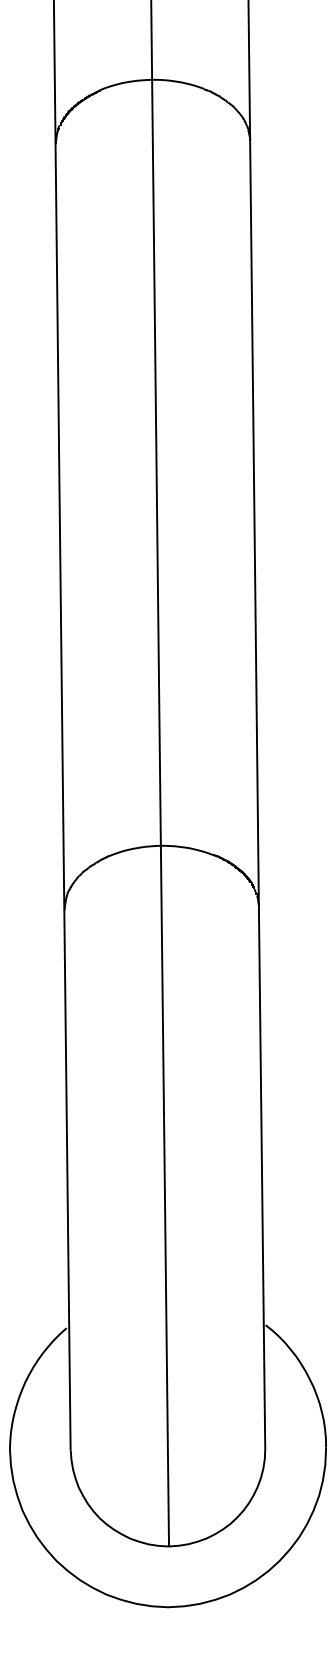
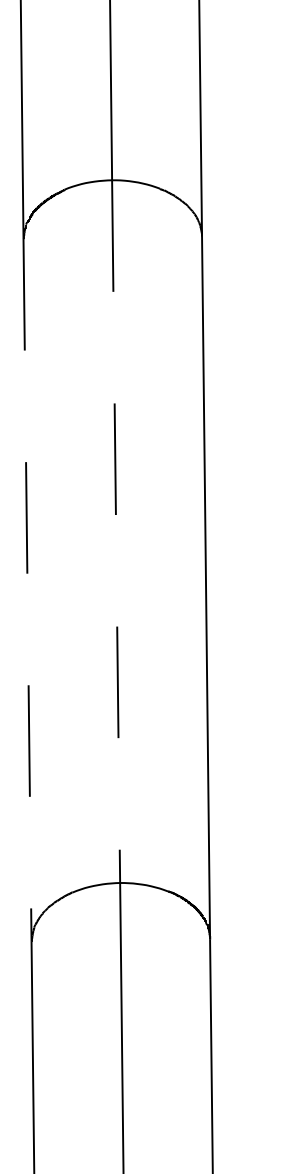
line: (156, 463) -> (116, 532), solid -> dashed
line: (59, 527) -> (27, 590), solid -> dashed

